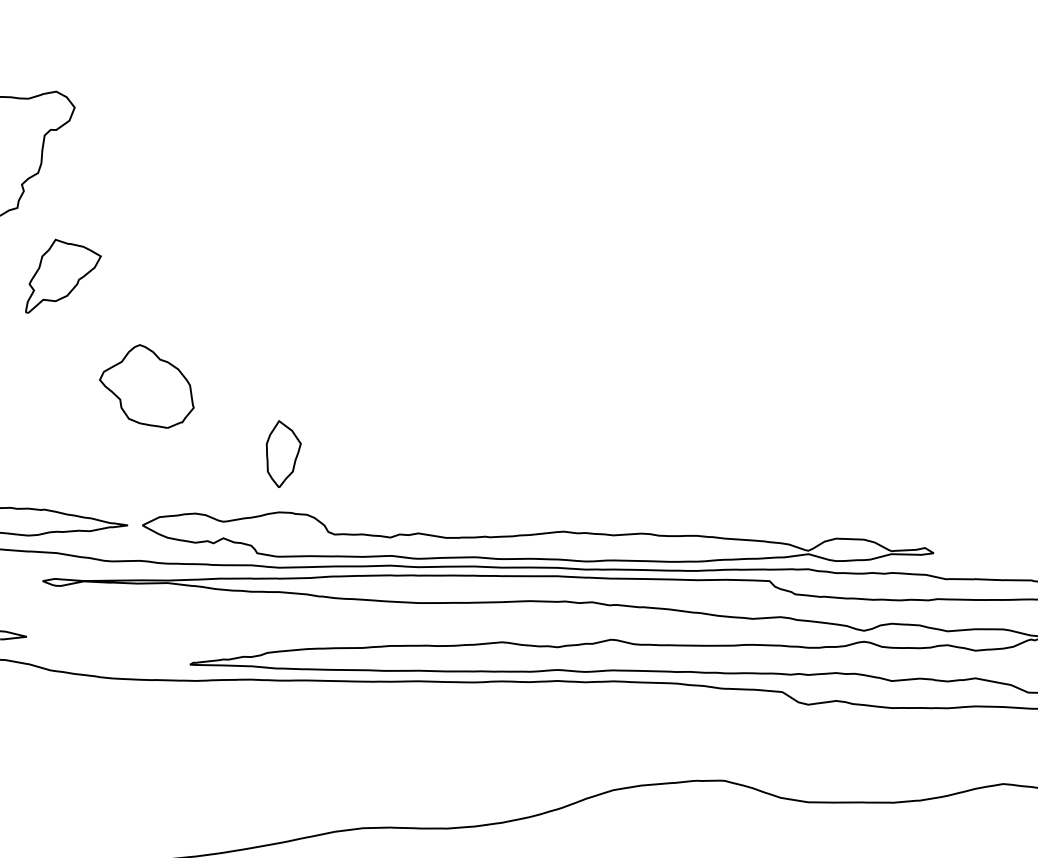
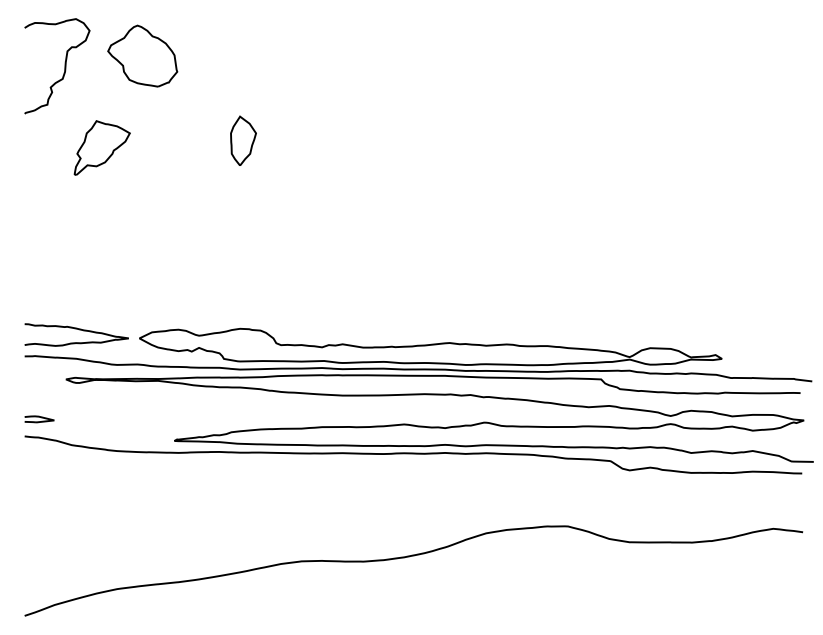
part: (62, 275) -> (101, 147), moved
part: (146, 385) -> (142, 55), moved
part: (283, 453) -> (243, 140), moved

